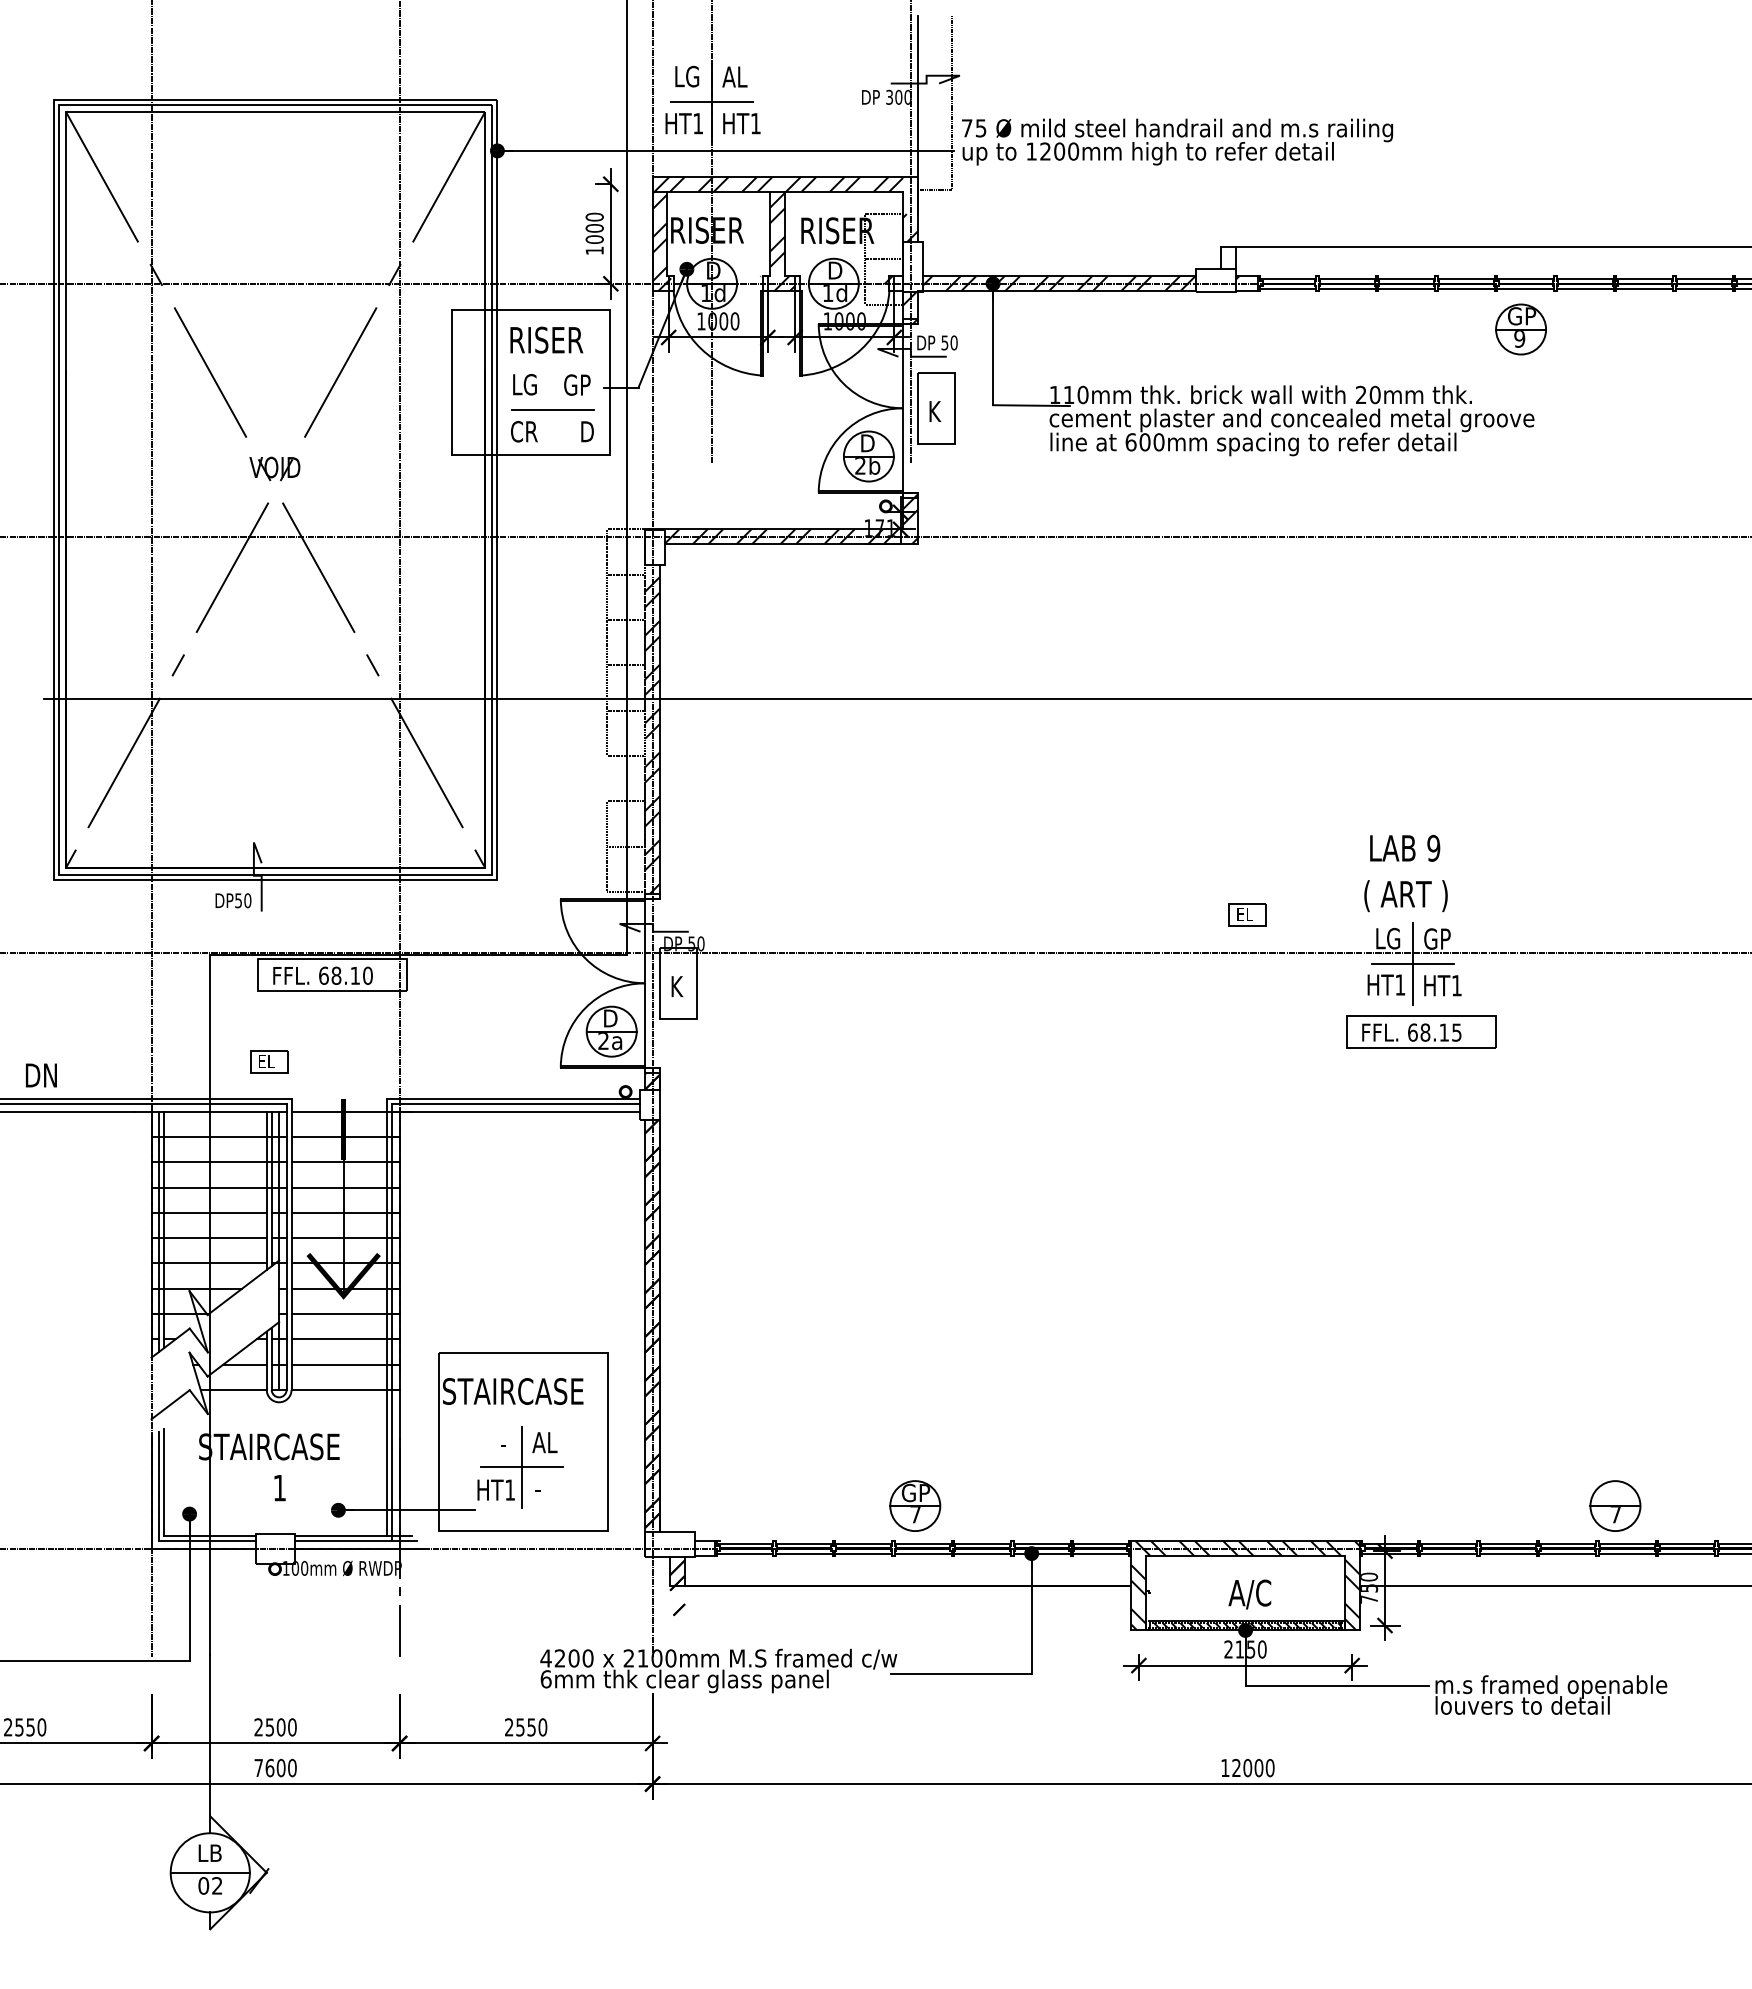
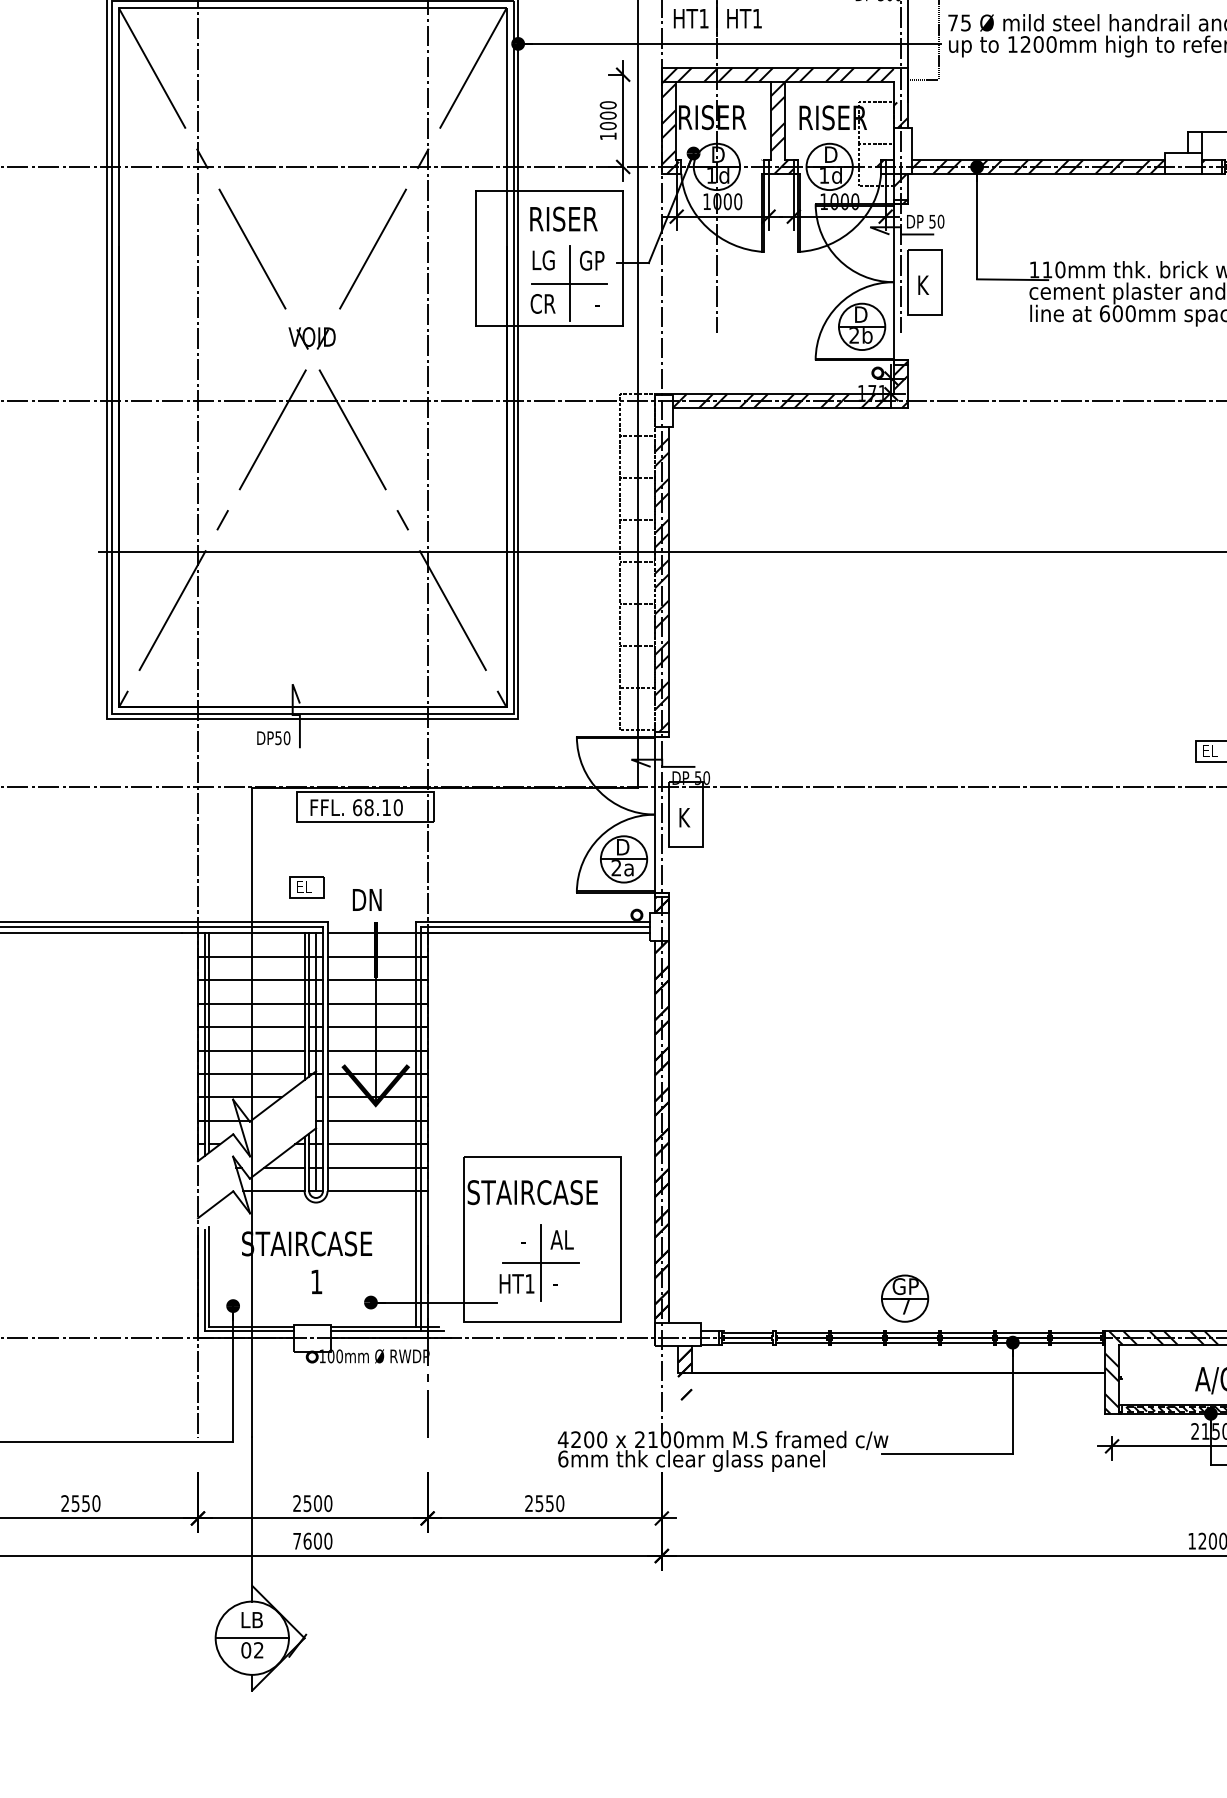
line: (552, 409) -> (569, 283), added
text: (586, 431) -> (600, 303), D -> -
line: (607, 778) -> (620, 624), added
text: (41, 1075) -> (367, 899), moved

